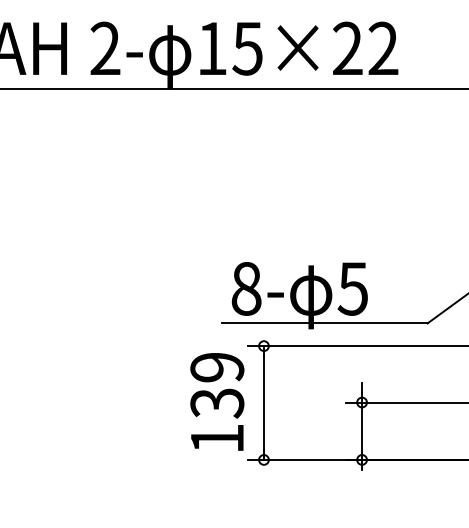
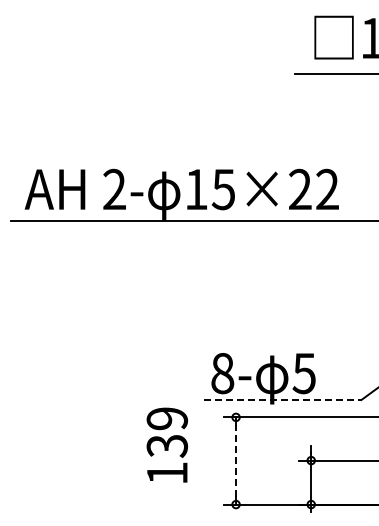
line: (324, 324) -> (282, 400), solid -> dashed
text: (217, 401) -> (167, 444), moved
line: (264, 402) -> (236, 460), solid -> dashed

